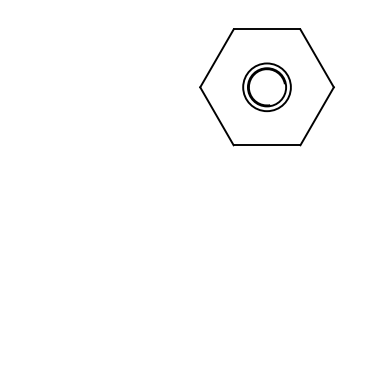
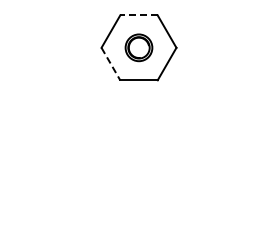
line: (267, 29) -> (139, 15), solid -> dashed
line: (216, 117) -> (110, 64), solid -> dashed

